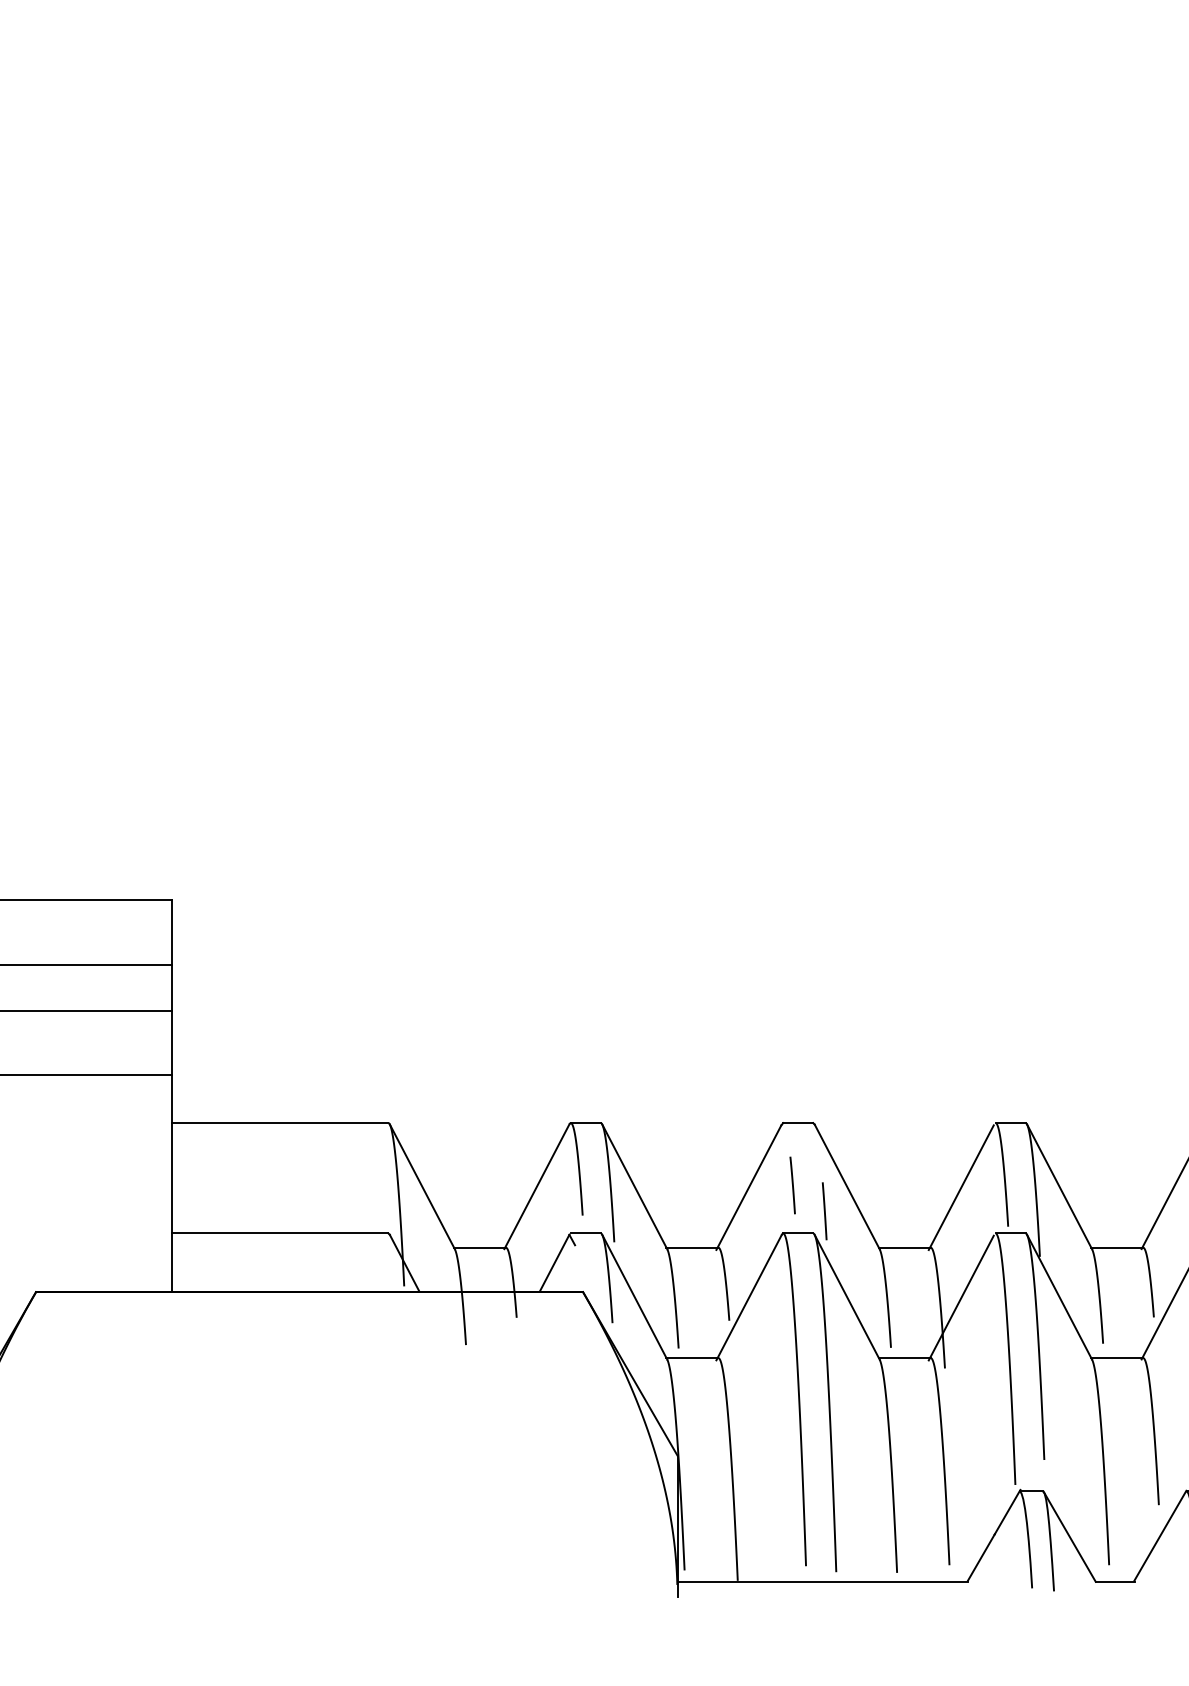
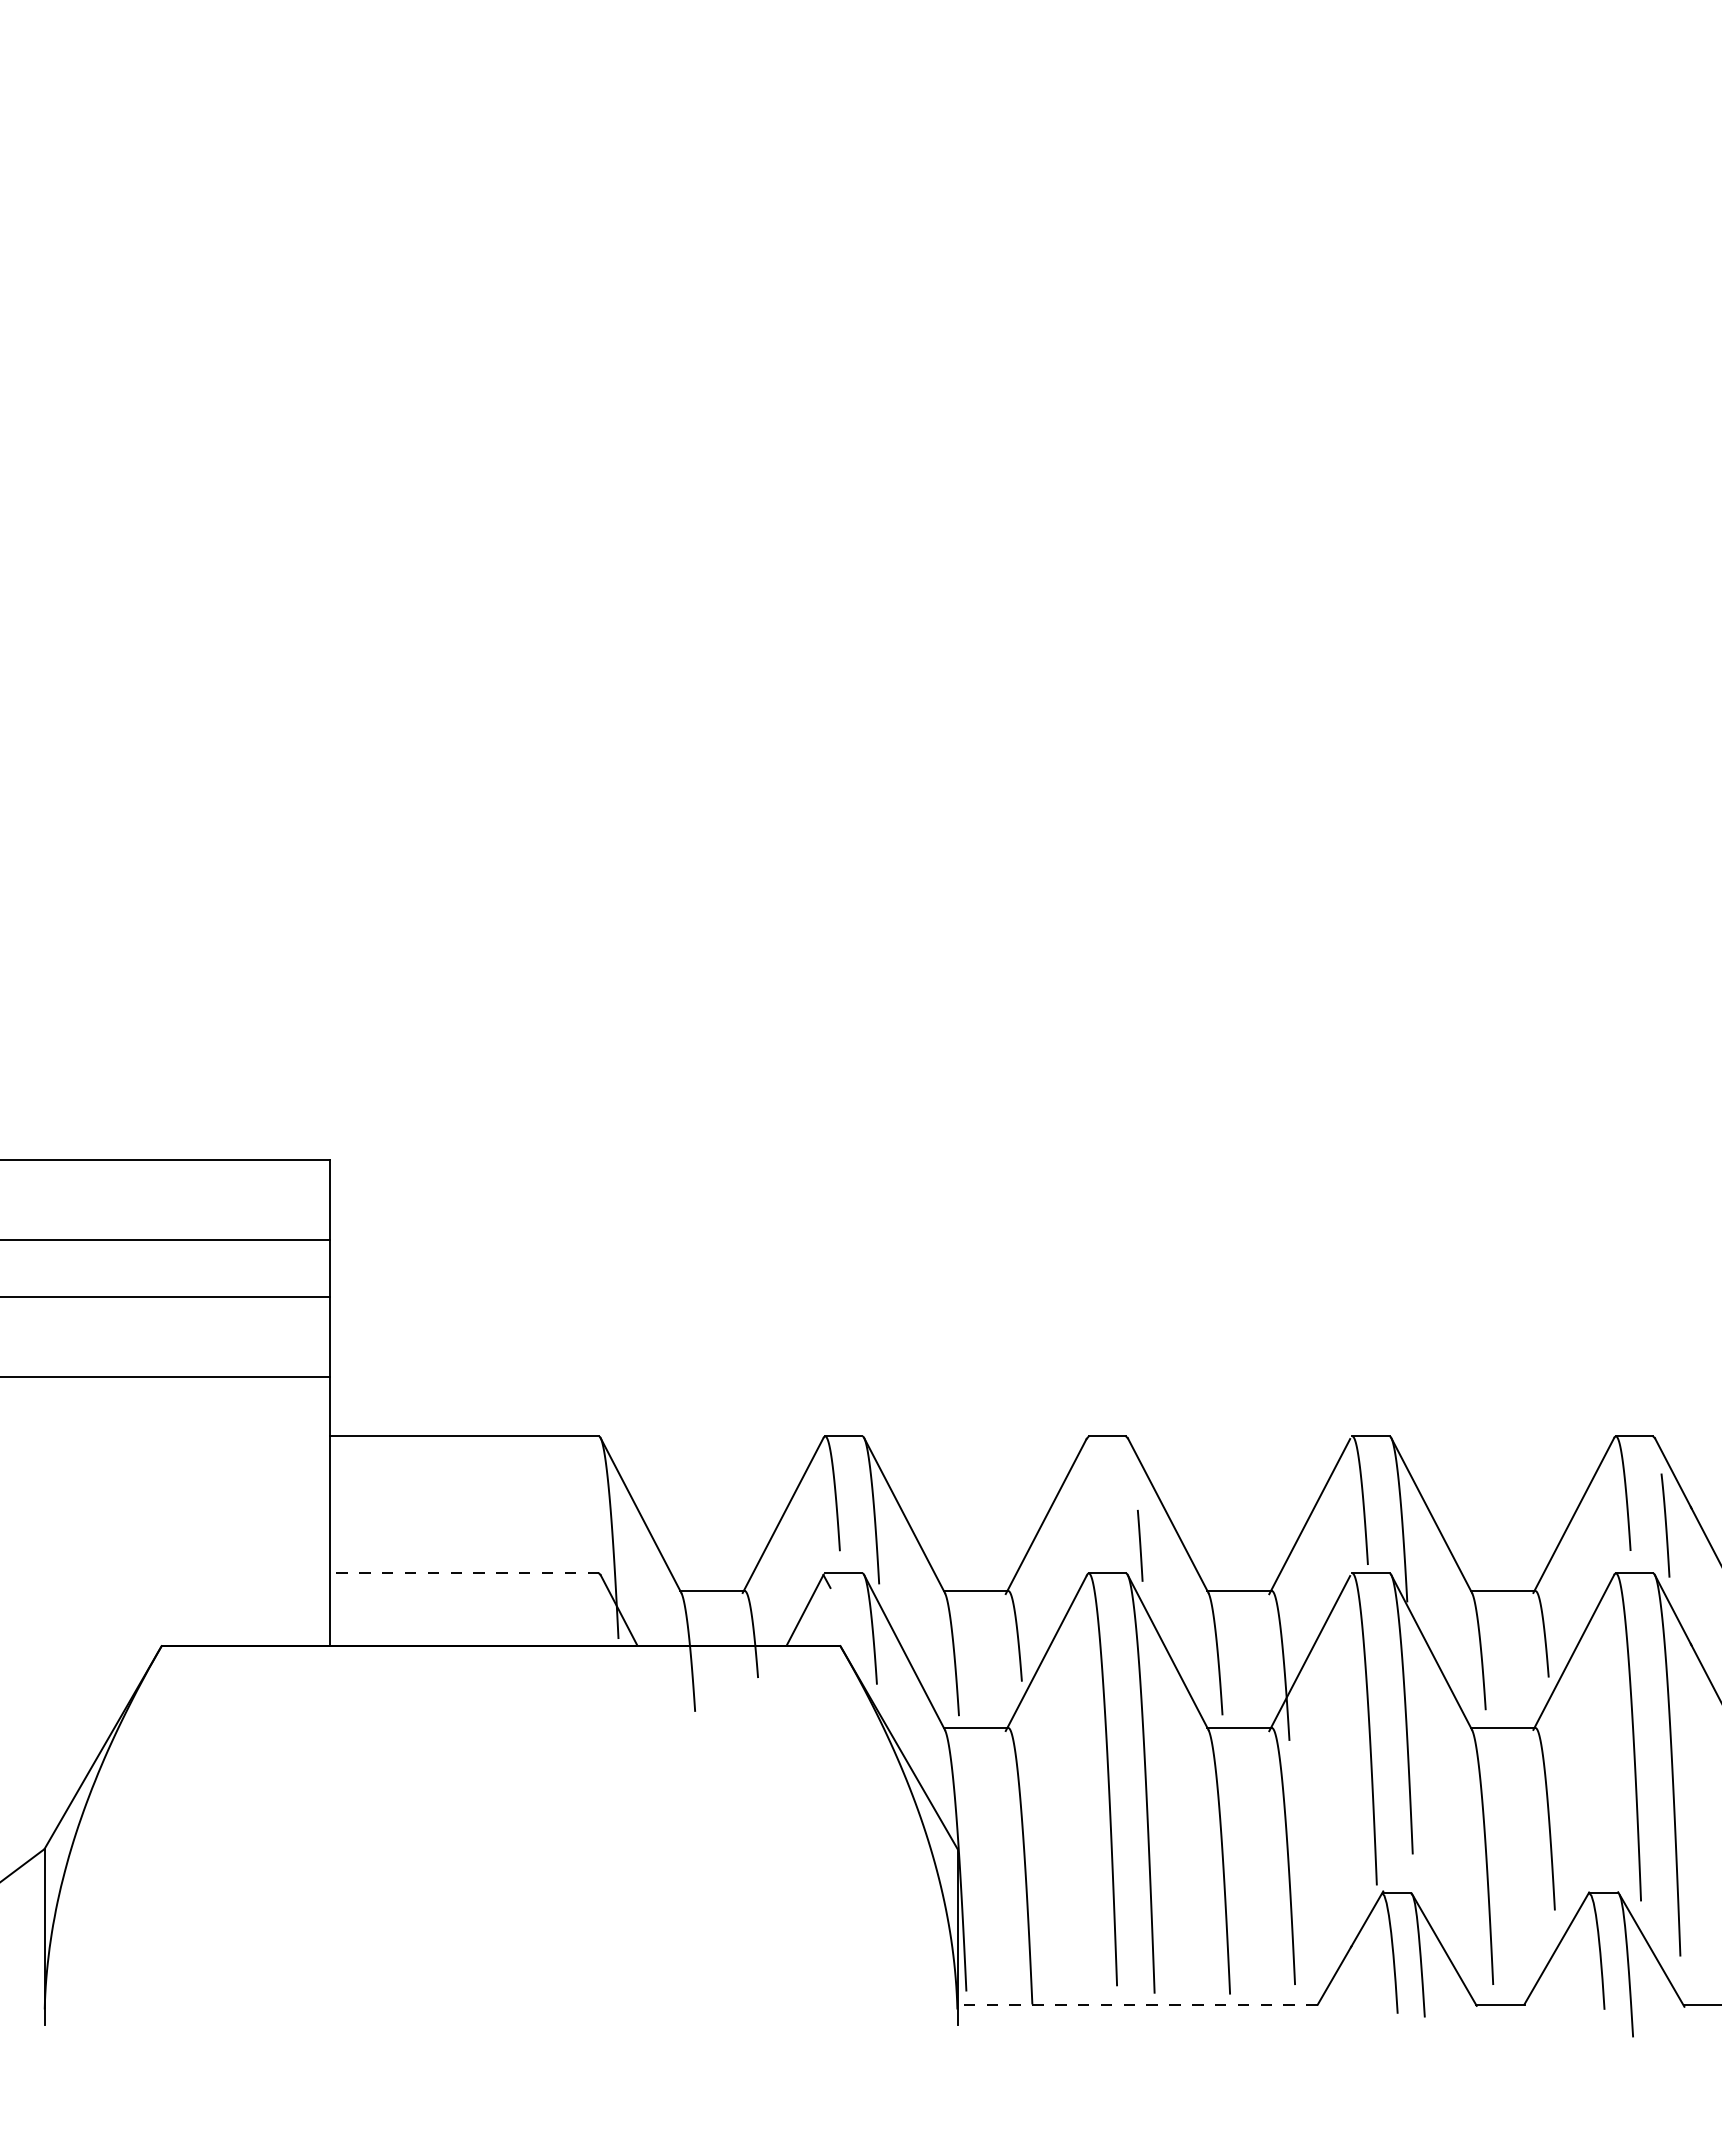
line: (792, 1185) -> (1100, 1513), removed
line: (280, 1233) -> (464, 1573), solid -> dashed
line: (822, 1581) -> (1137, 2005), solid -> dashed

